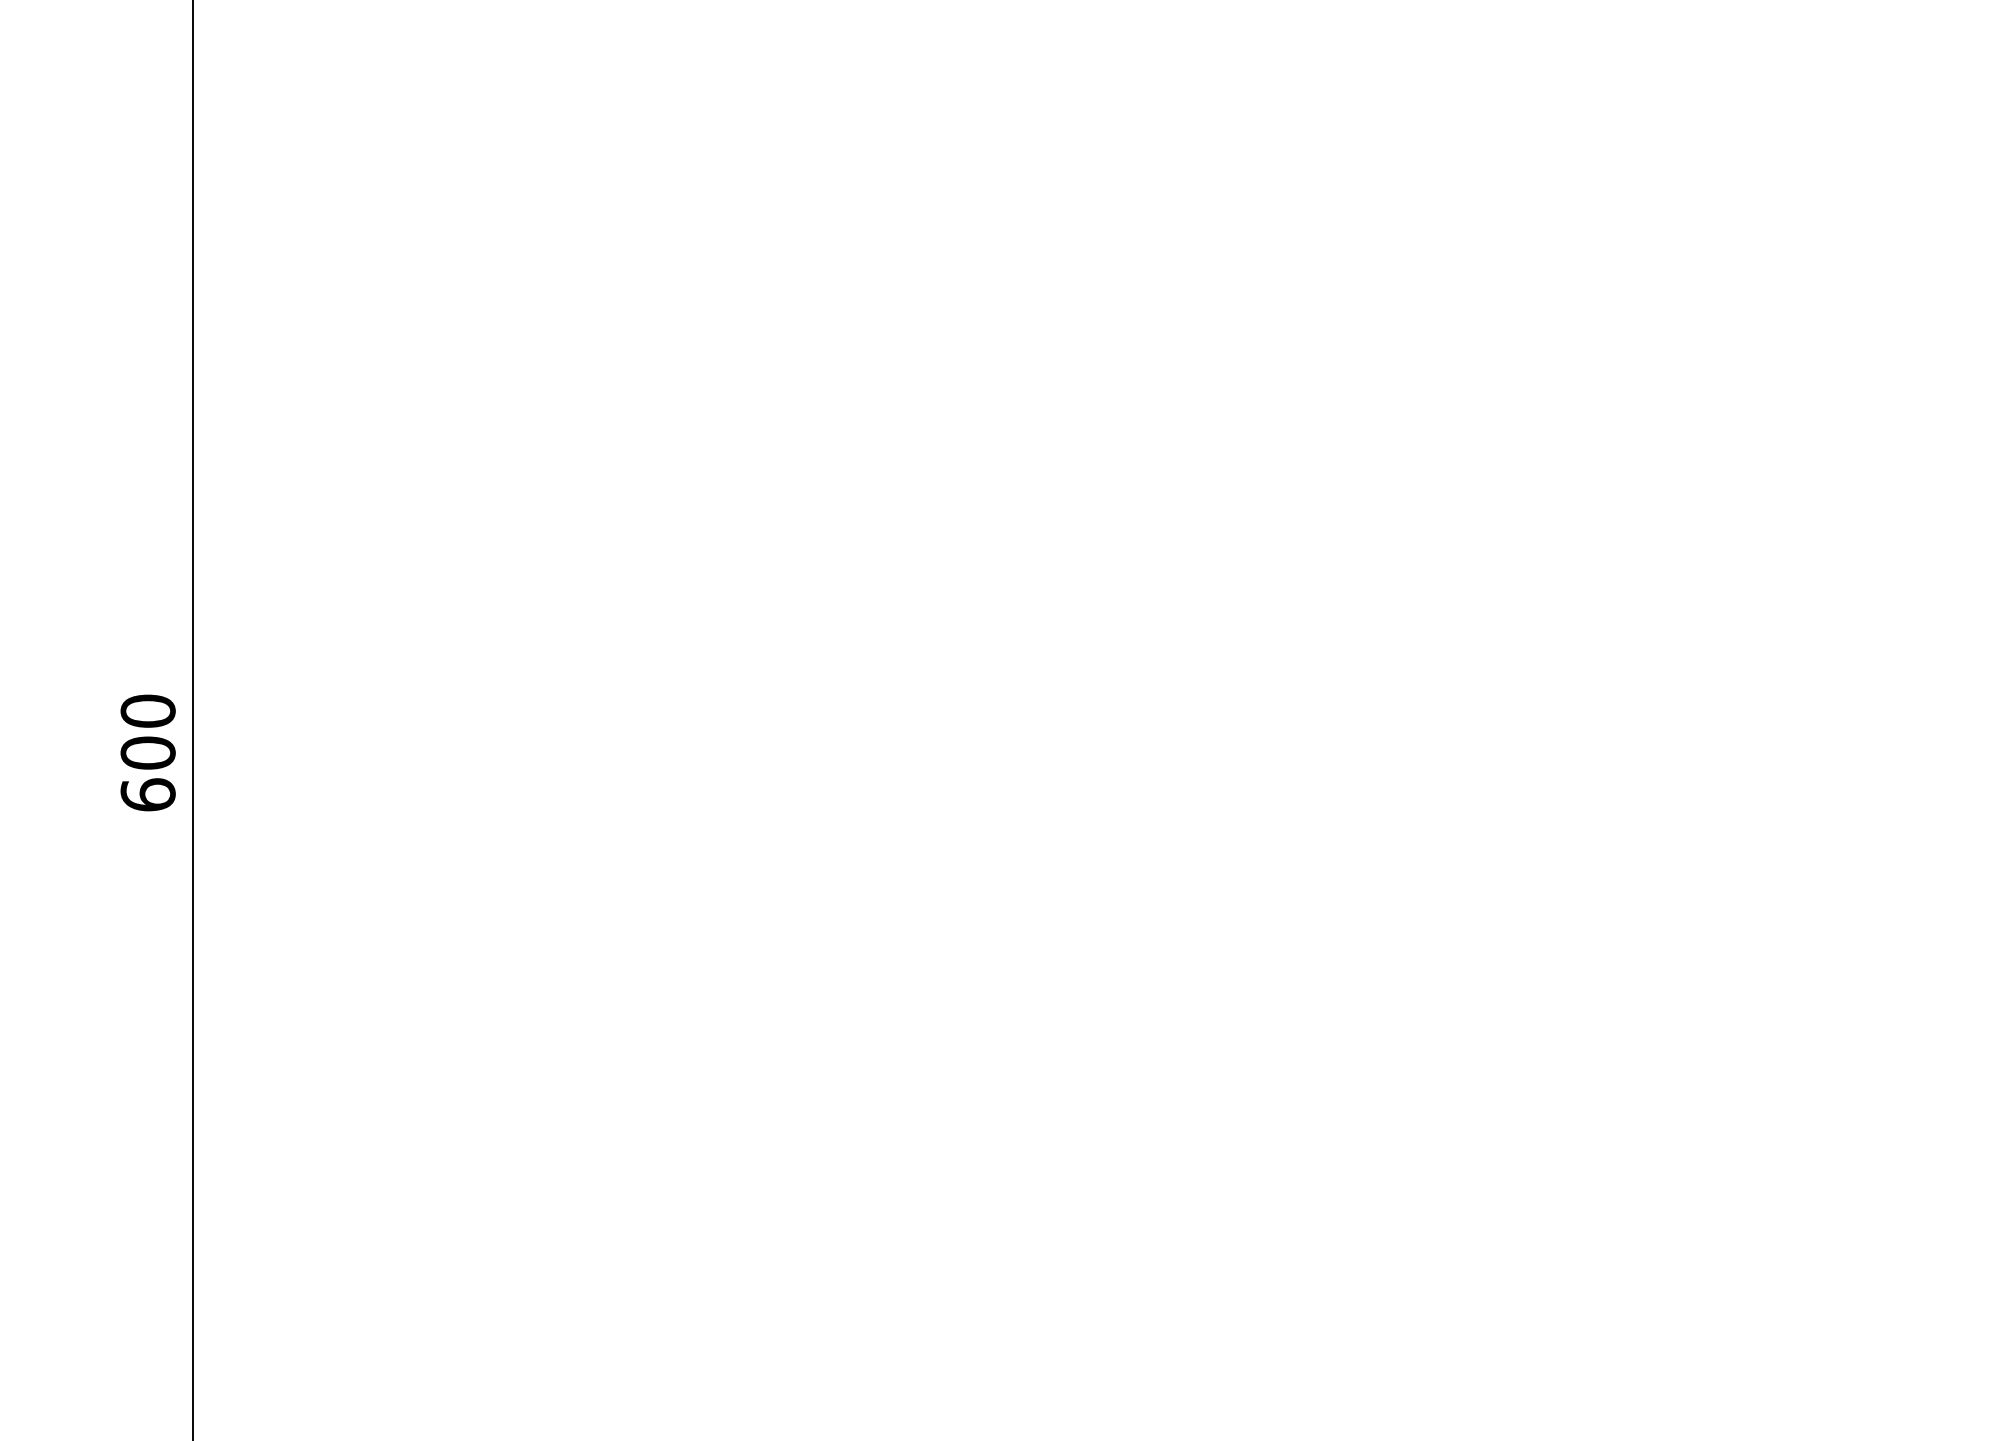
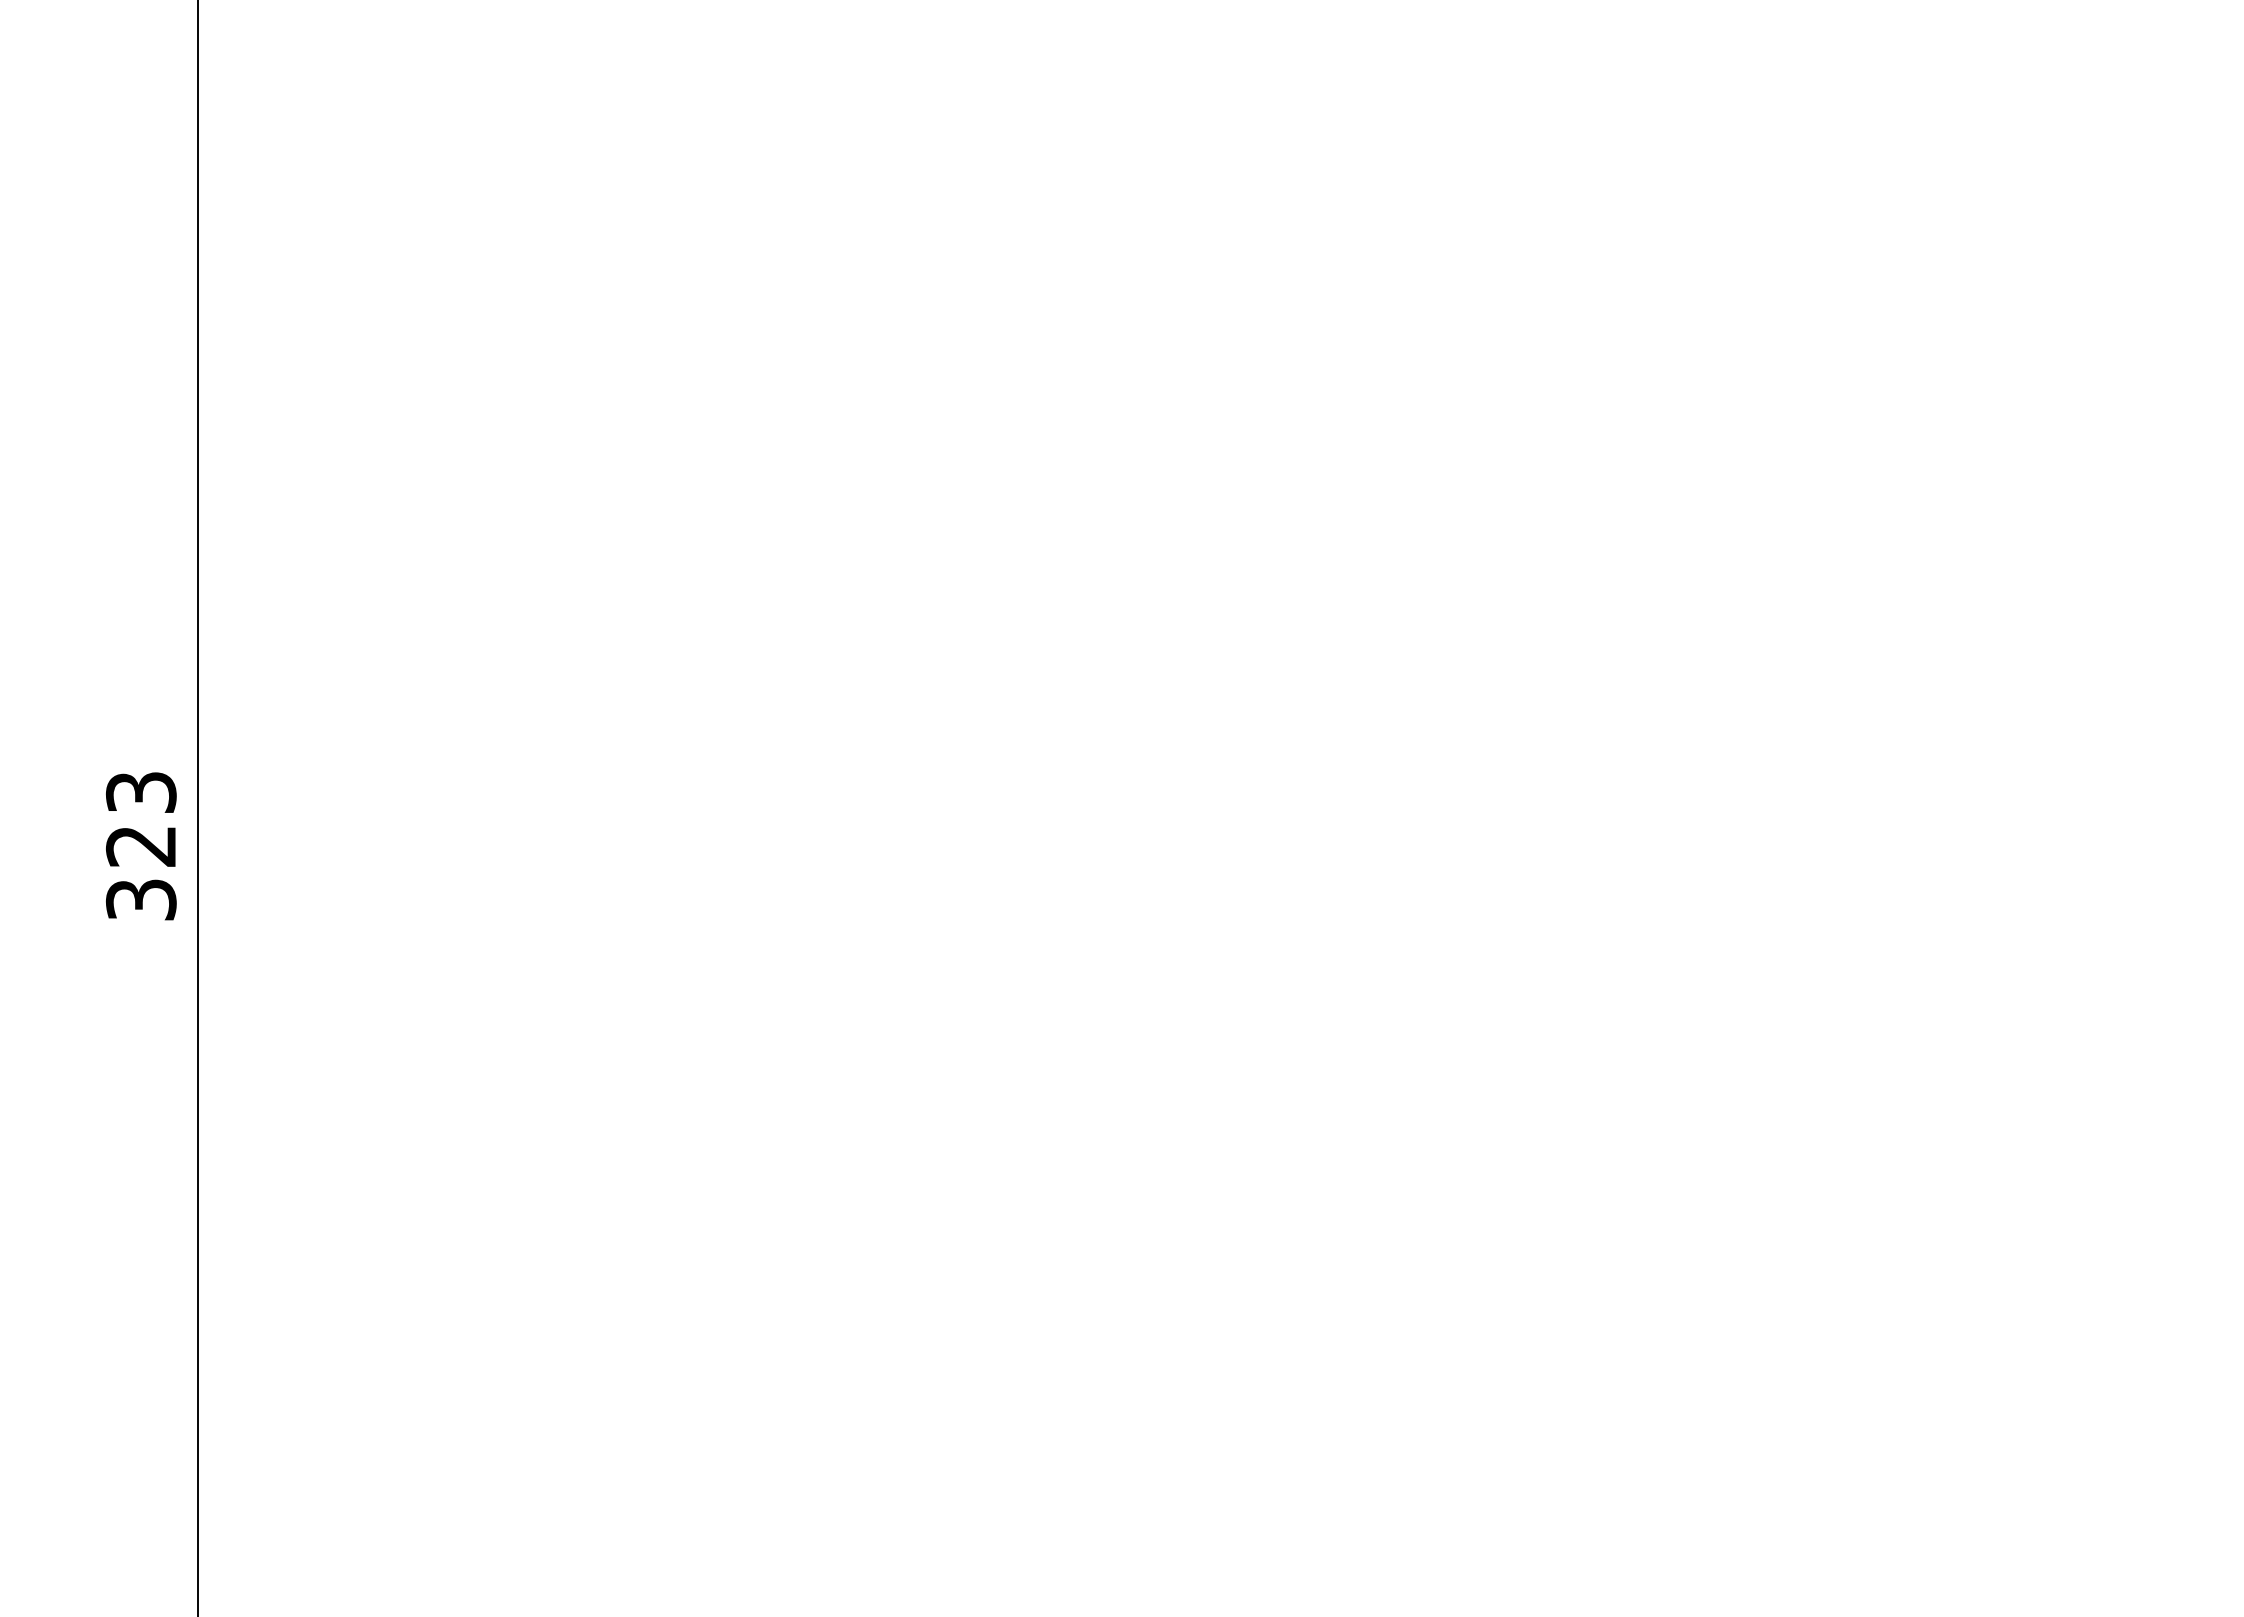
text: (147, 752) -> (140, 845), 600 -> 323

